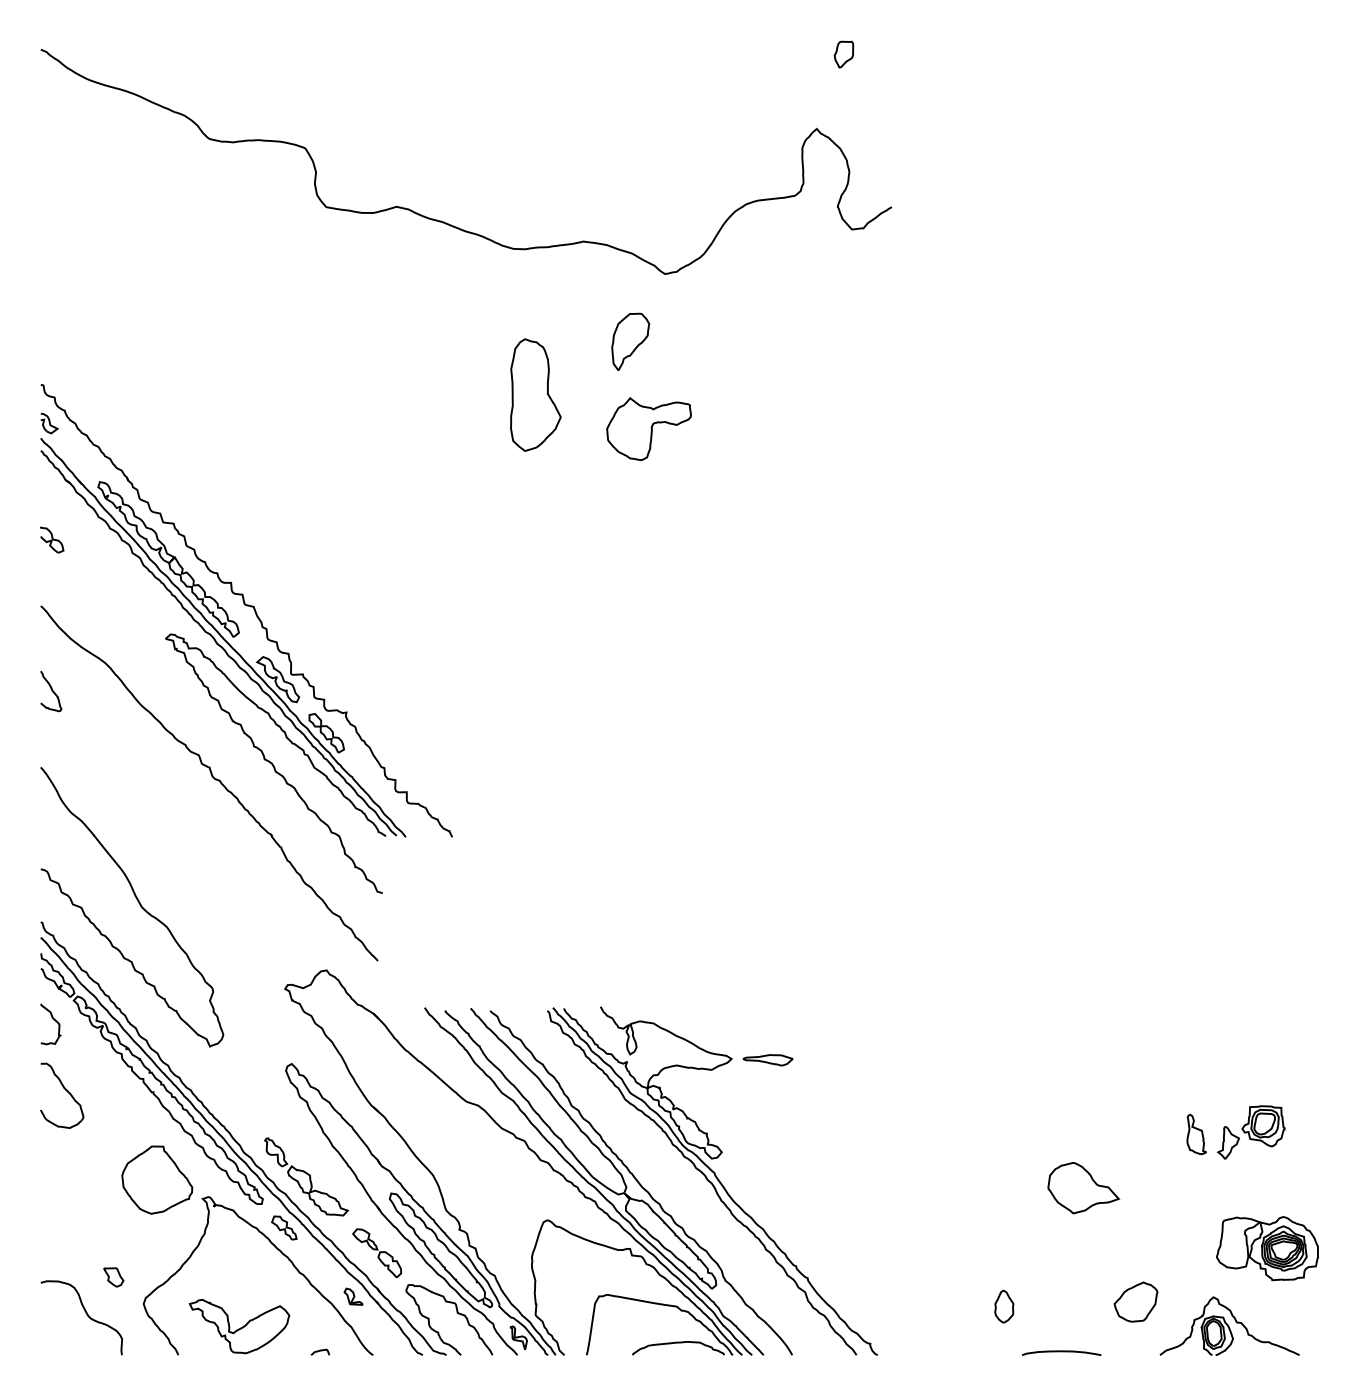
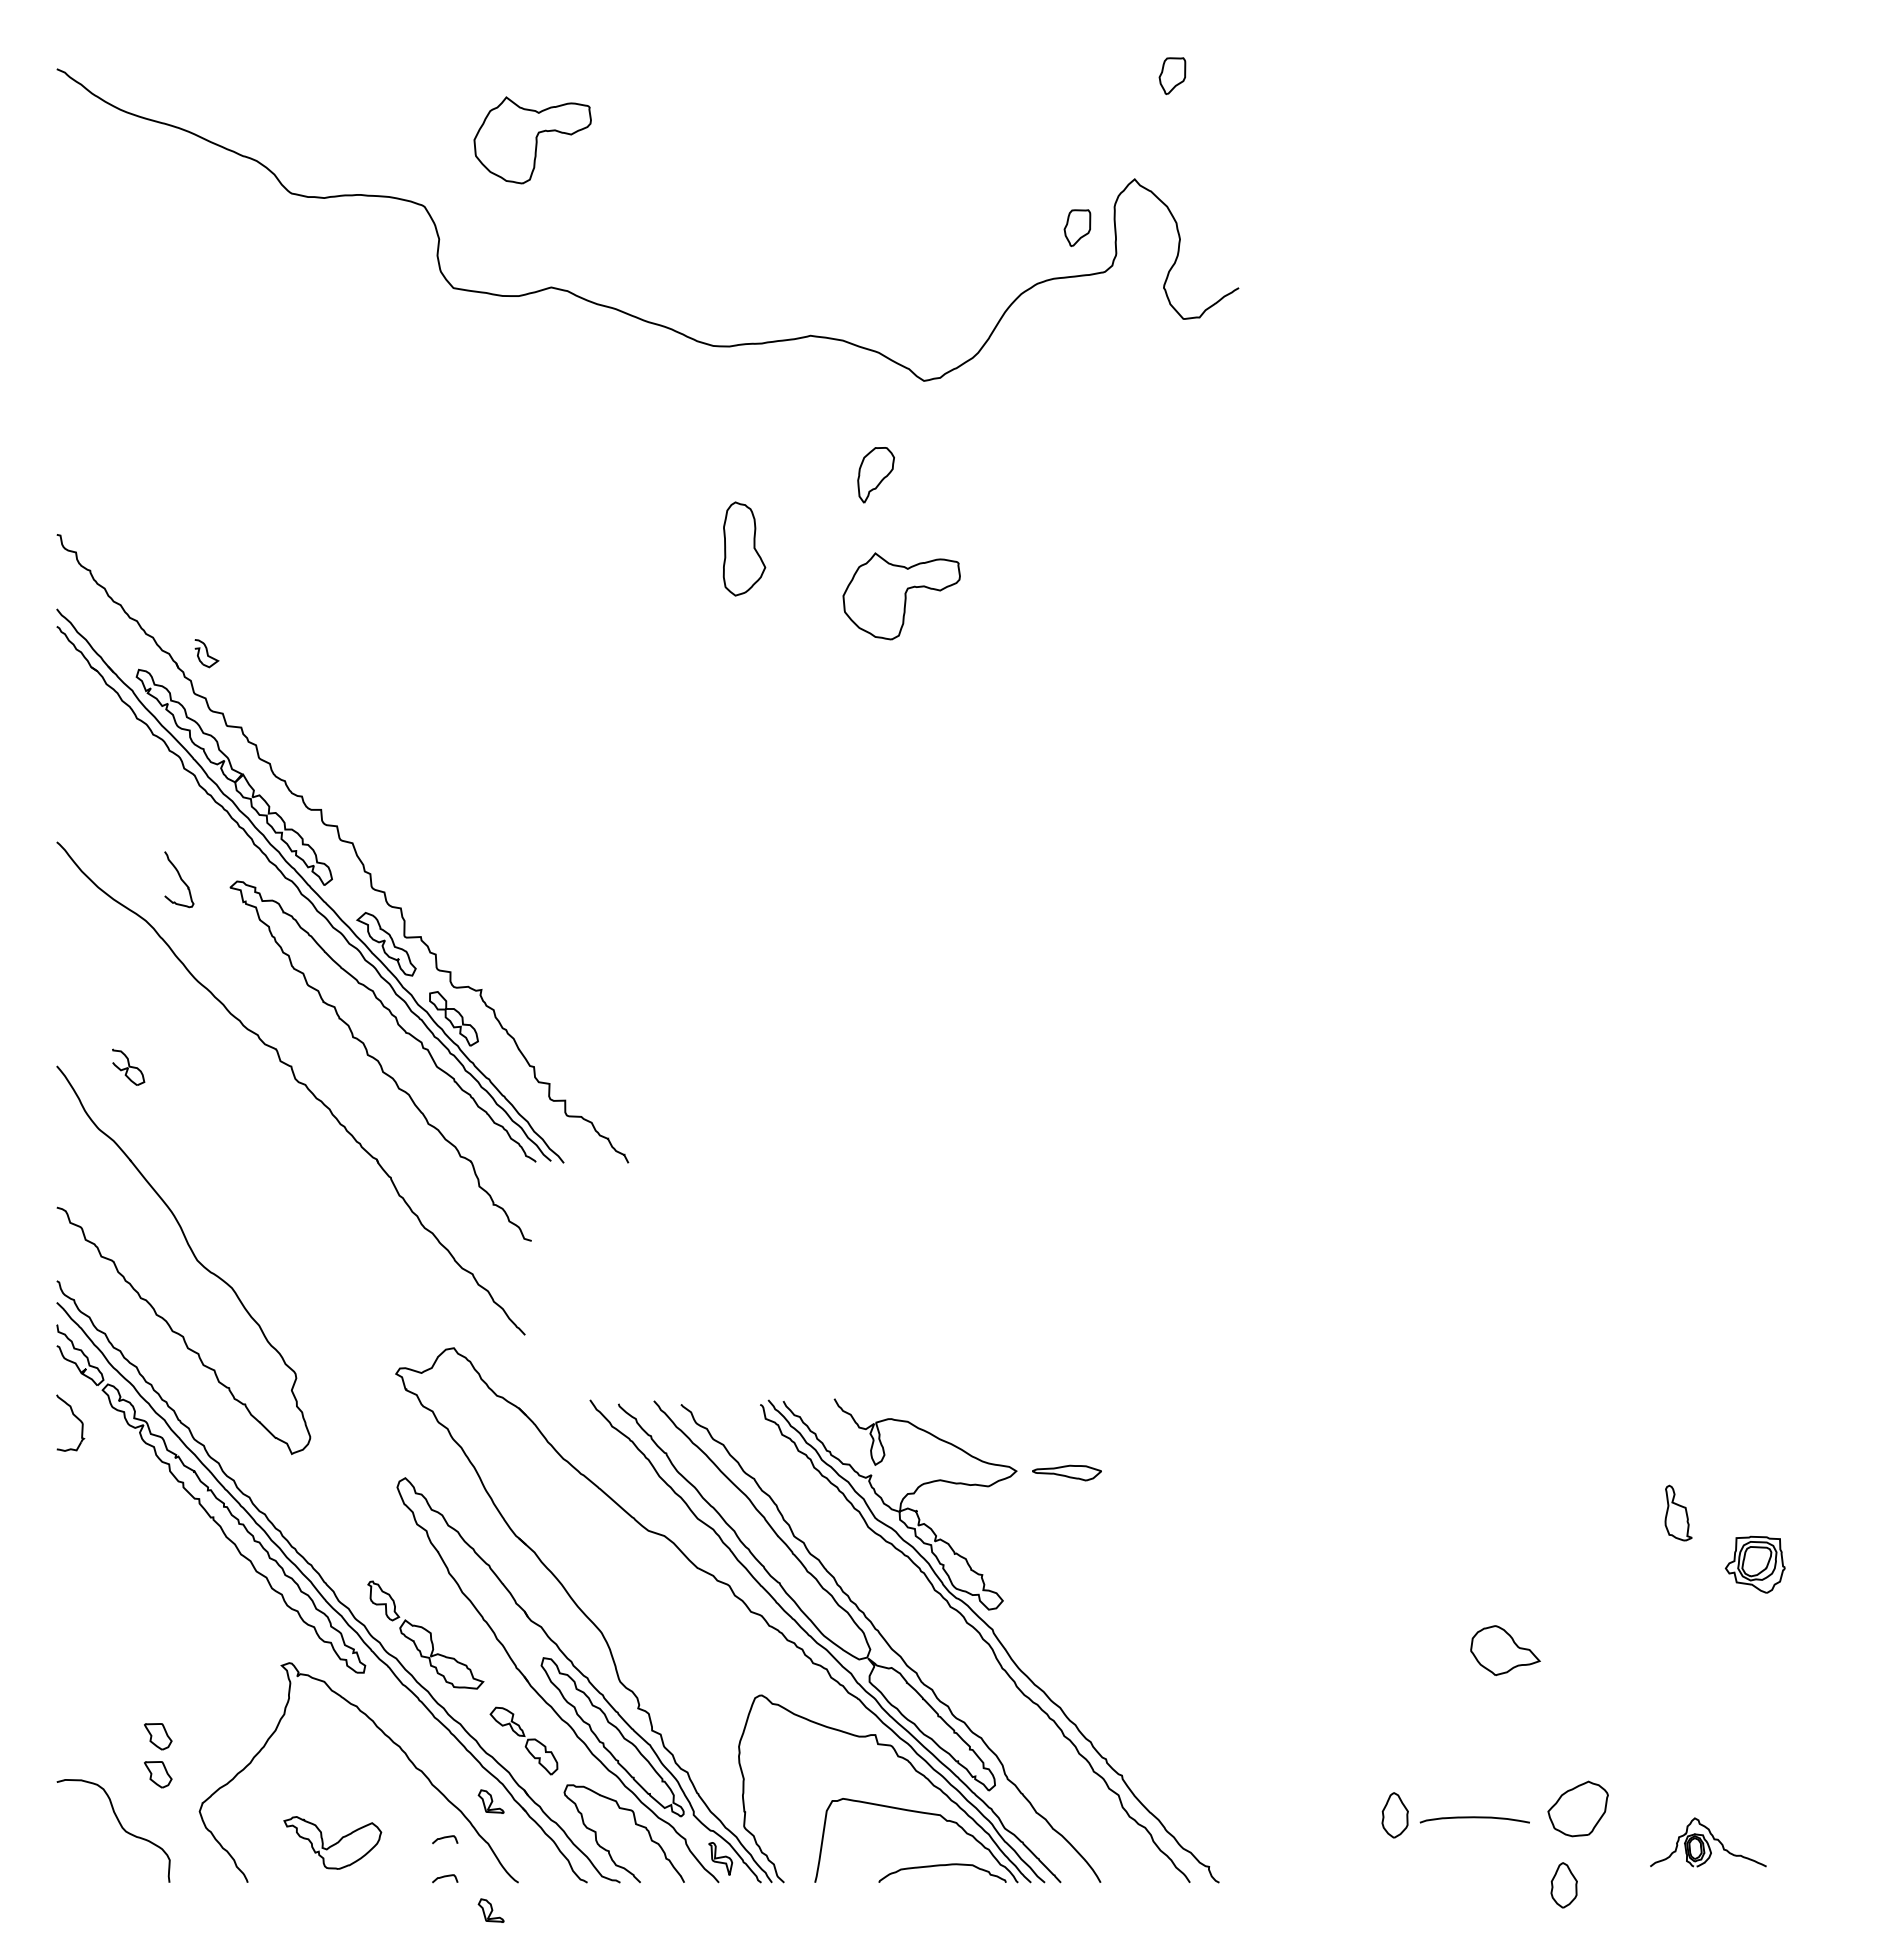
part: (383, 100) -> (532, 140), added
part: (775, 163) -> (1077, 227), added
part: (630, 342) -> (875, 475), size x0.7
part: (535, 394) -> (744, 548), size x0.6
part: (49, 423) -> (206, 653), moved
part: (52, 539) -> (128, 1066), moved
curve: (52, 691) -> (180, 879), moved
part: (66, 1090) -> (92, 1515), removed
part: (1196, 1134) -> (1678, 1512), moved
part: (1228, 1142) -> (1706, 1587), removed
part: (157, 1180) -> (218, 1639), removed
part: (1083, 1188) -> (1505, 1650), size x0.7
part: (284, 1228) -> (395, 1706), removed
part: (1267, 1248) -> (1760, 1734), removed
part: (114, 1249) -> (158, 1736), added
curve: (320, 1323) -> (445, 1838), added
part: (239, 1326) -> (332, 1842), size x0.7
part: (1229, 1326) -> (1708, 1842), size x0.6
curve: (1061, 1352) -> (1474, 1818), moved
part: (1125, 1357) -> (1563, 1885), added
part: (353, 1375) -> (490, 1910), added

